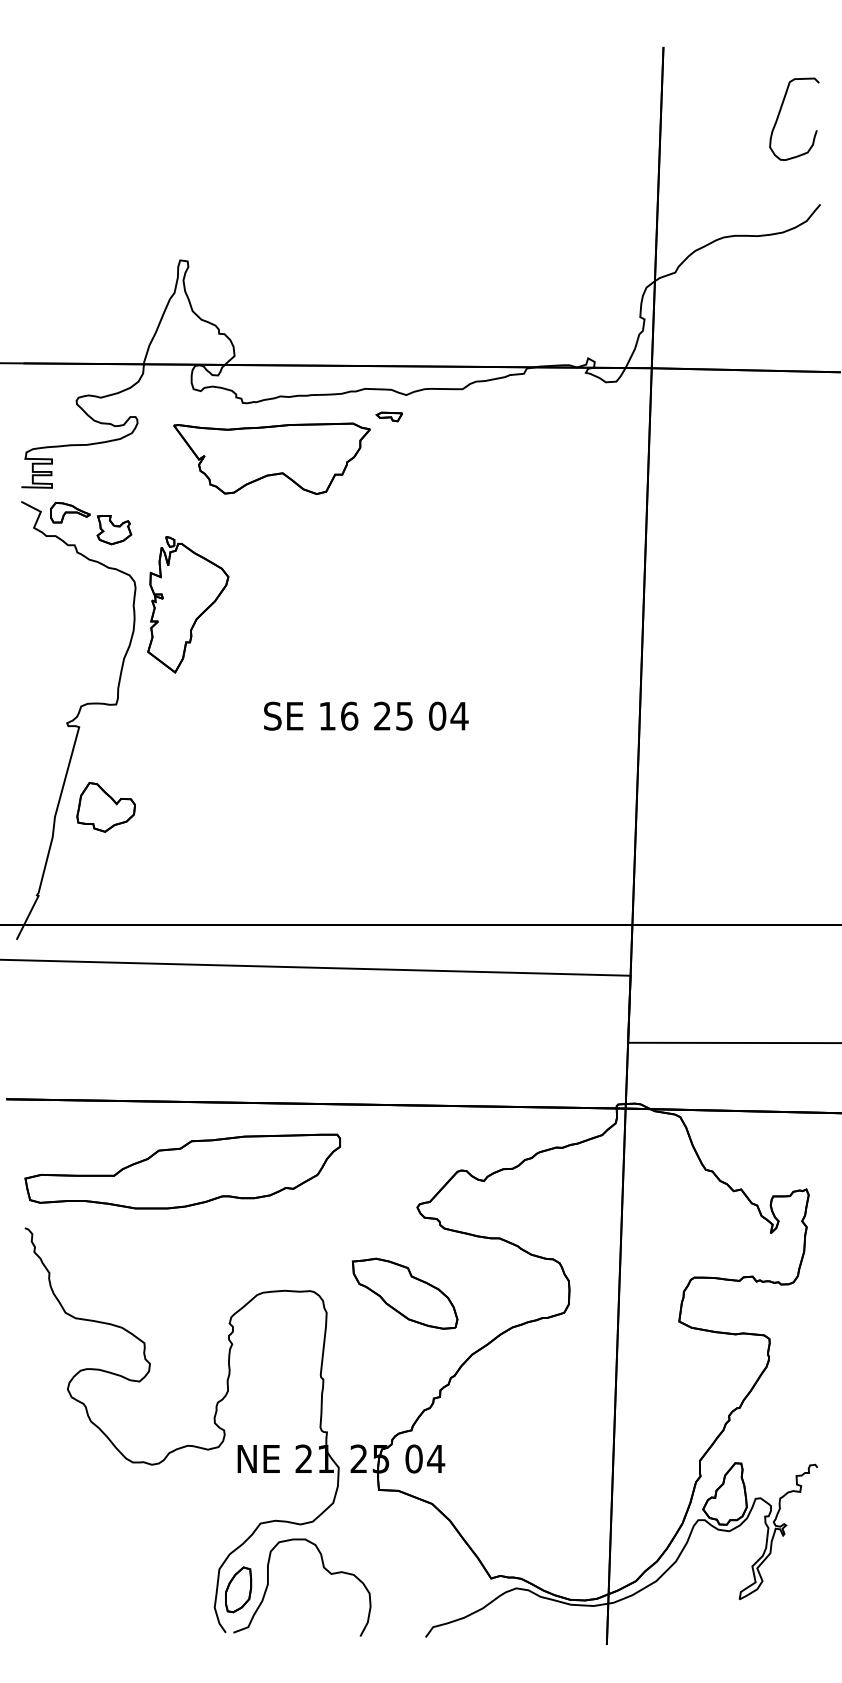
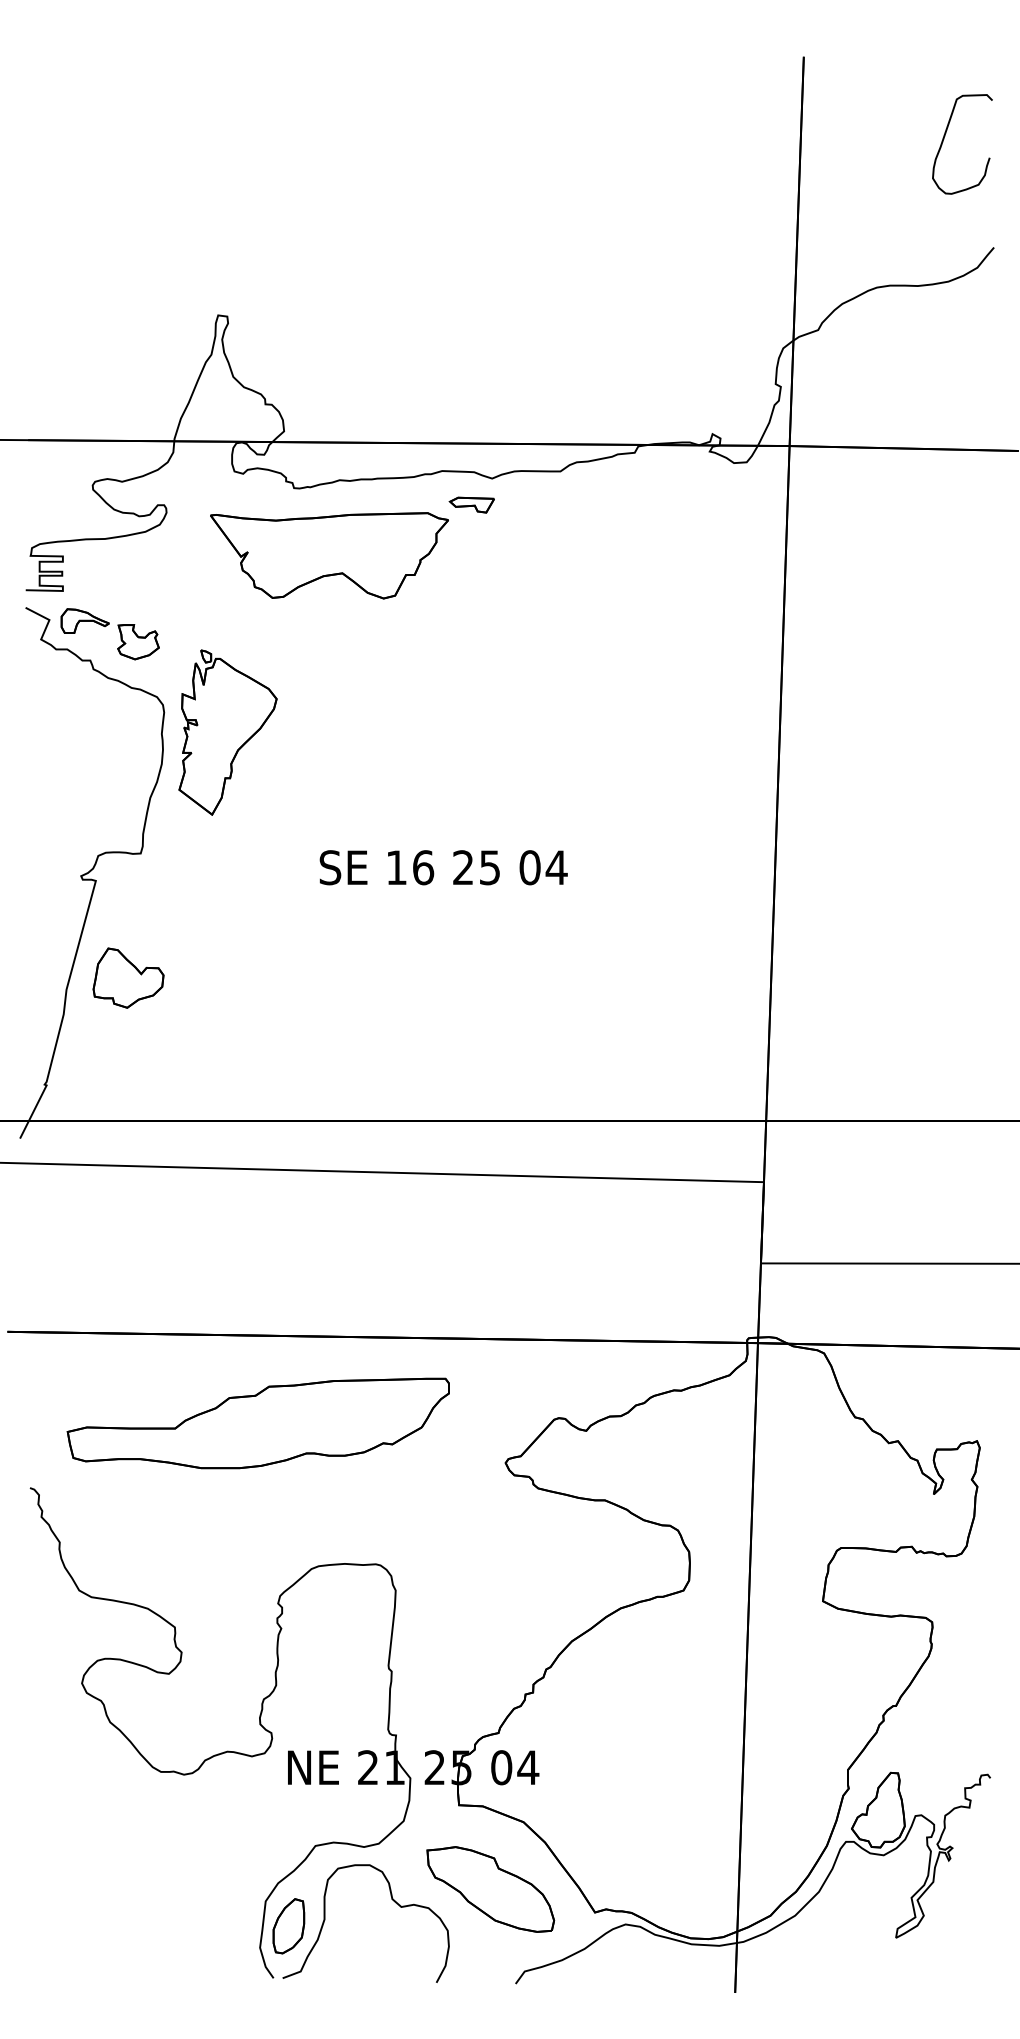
part: (389, 416) -> (471, 504), size x1.43
part: (182, 1171) -> (257, 1423), moved
part: (404, 1293) -> (490, 1889), moved

